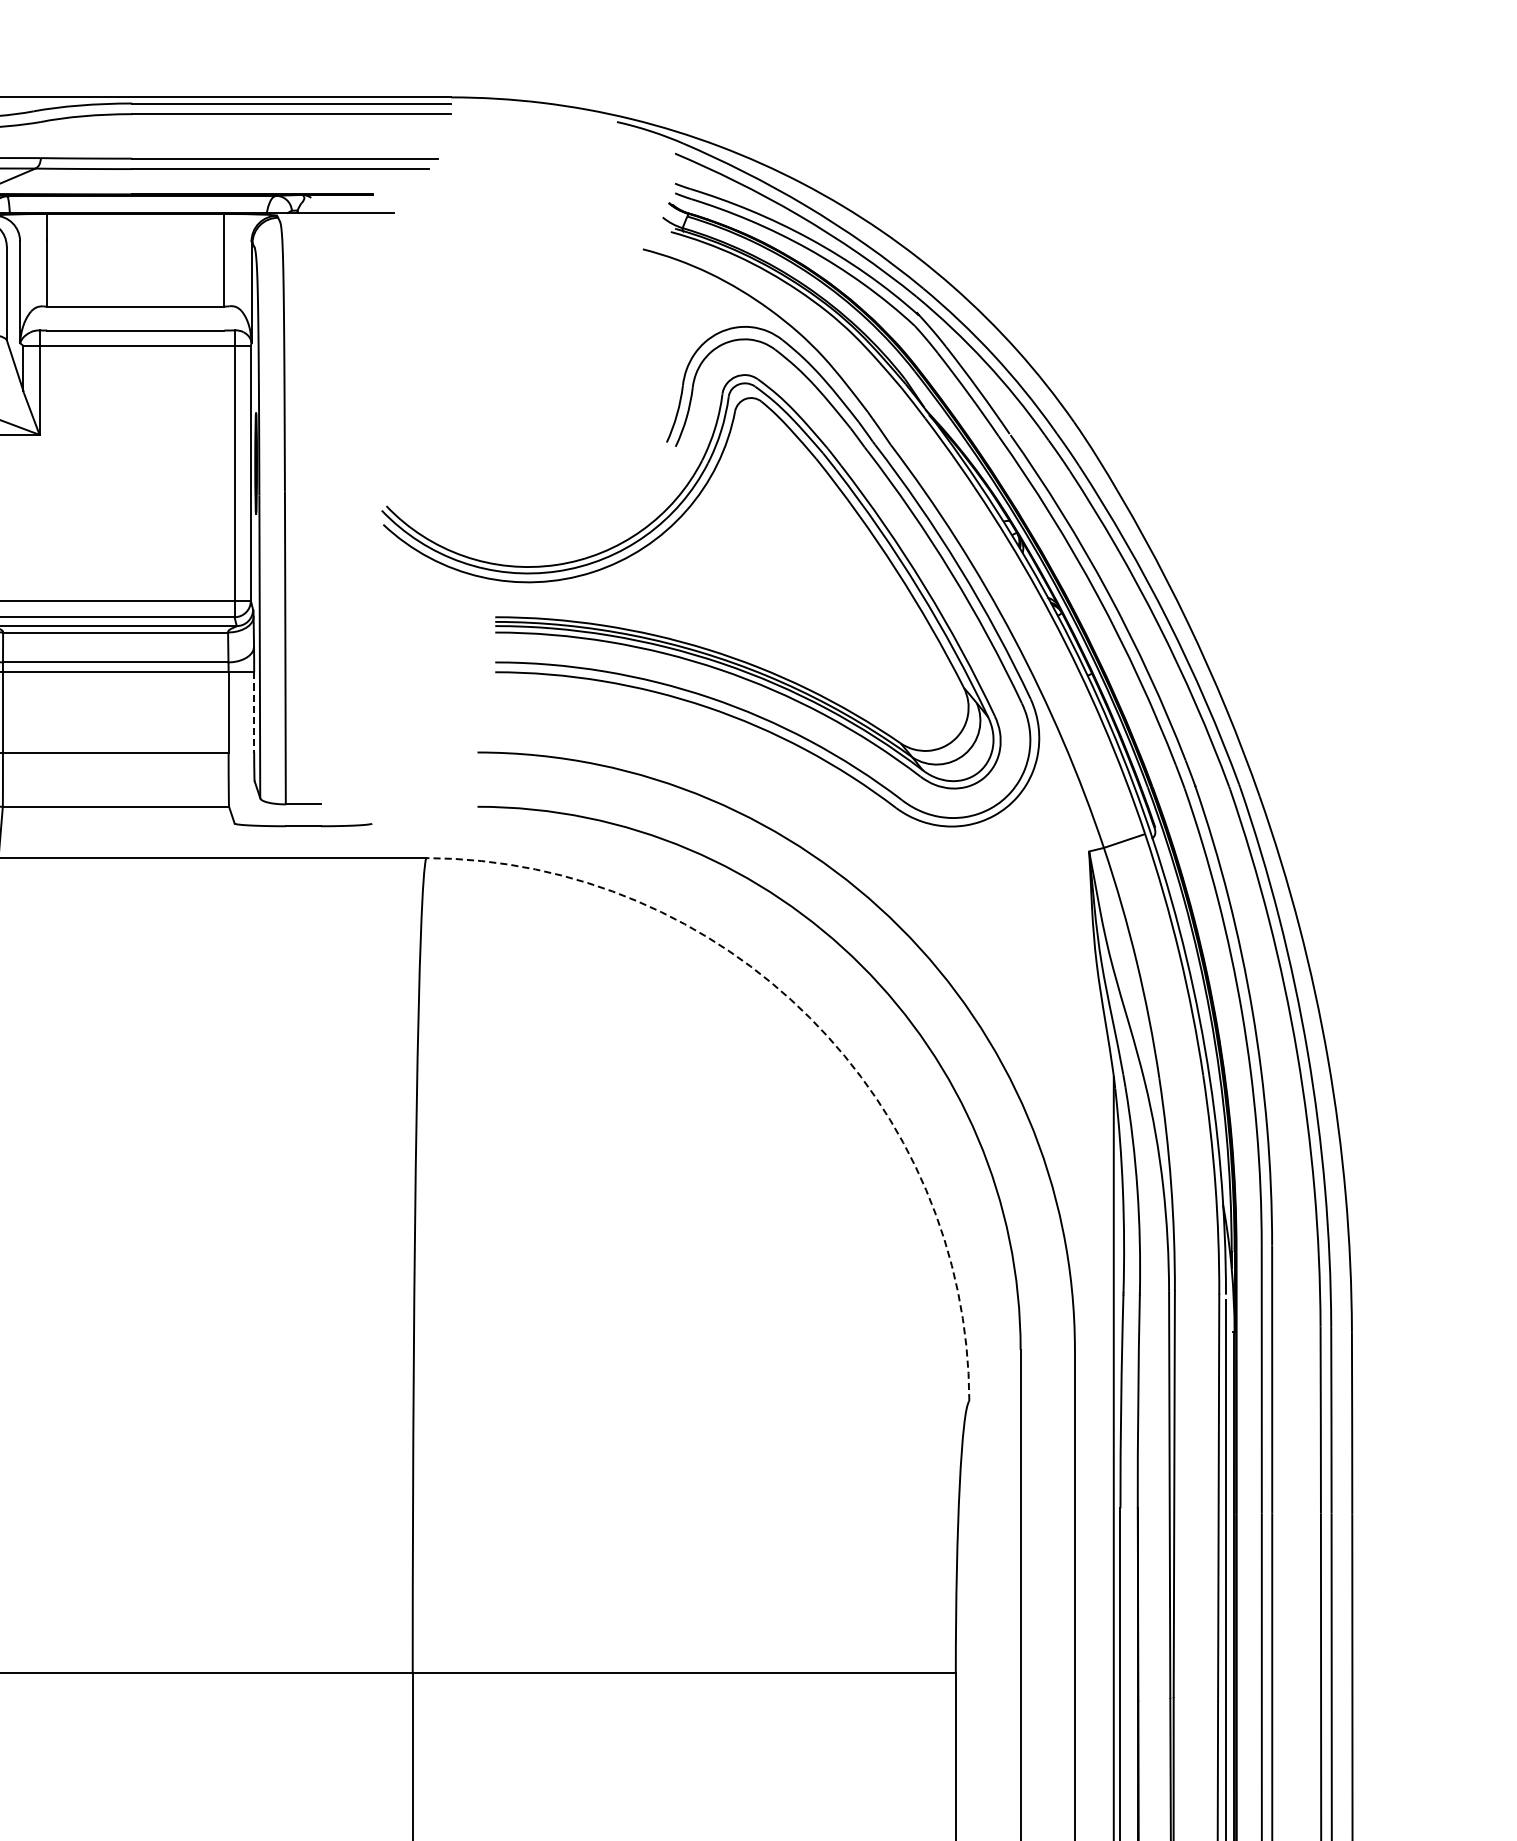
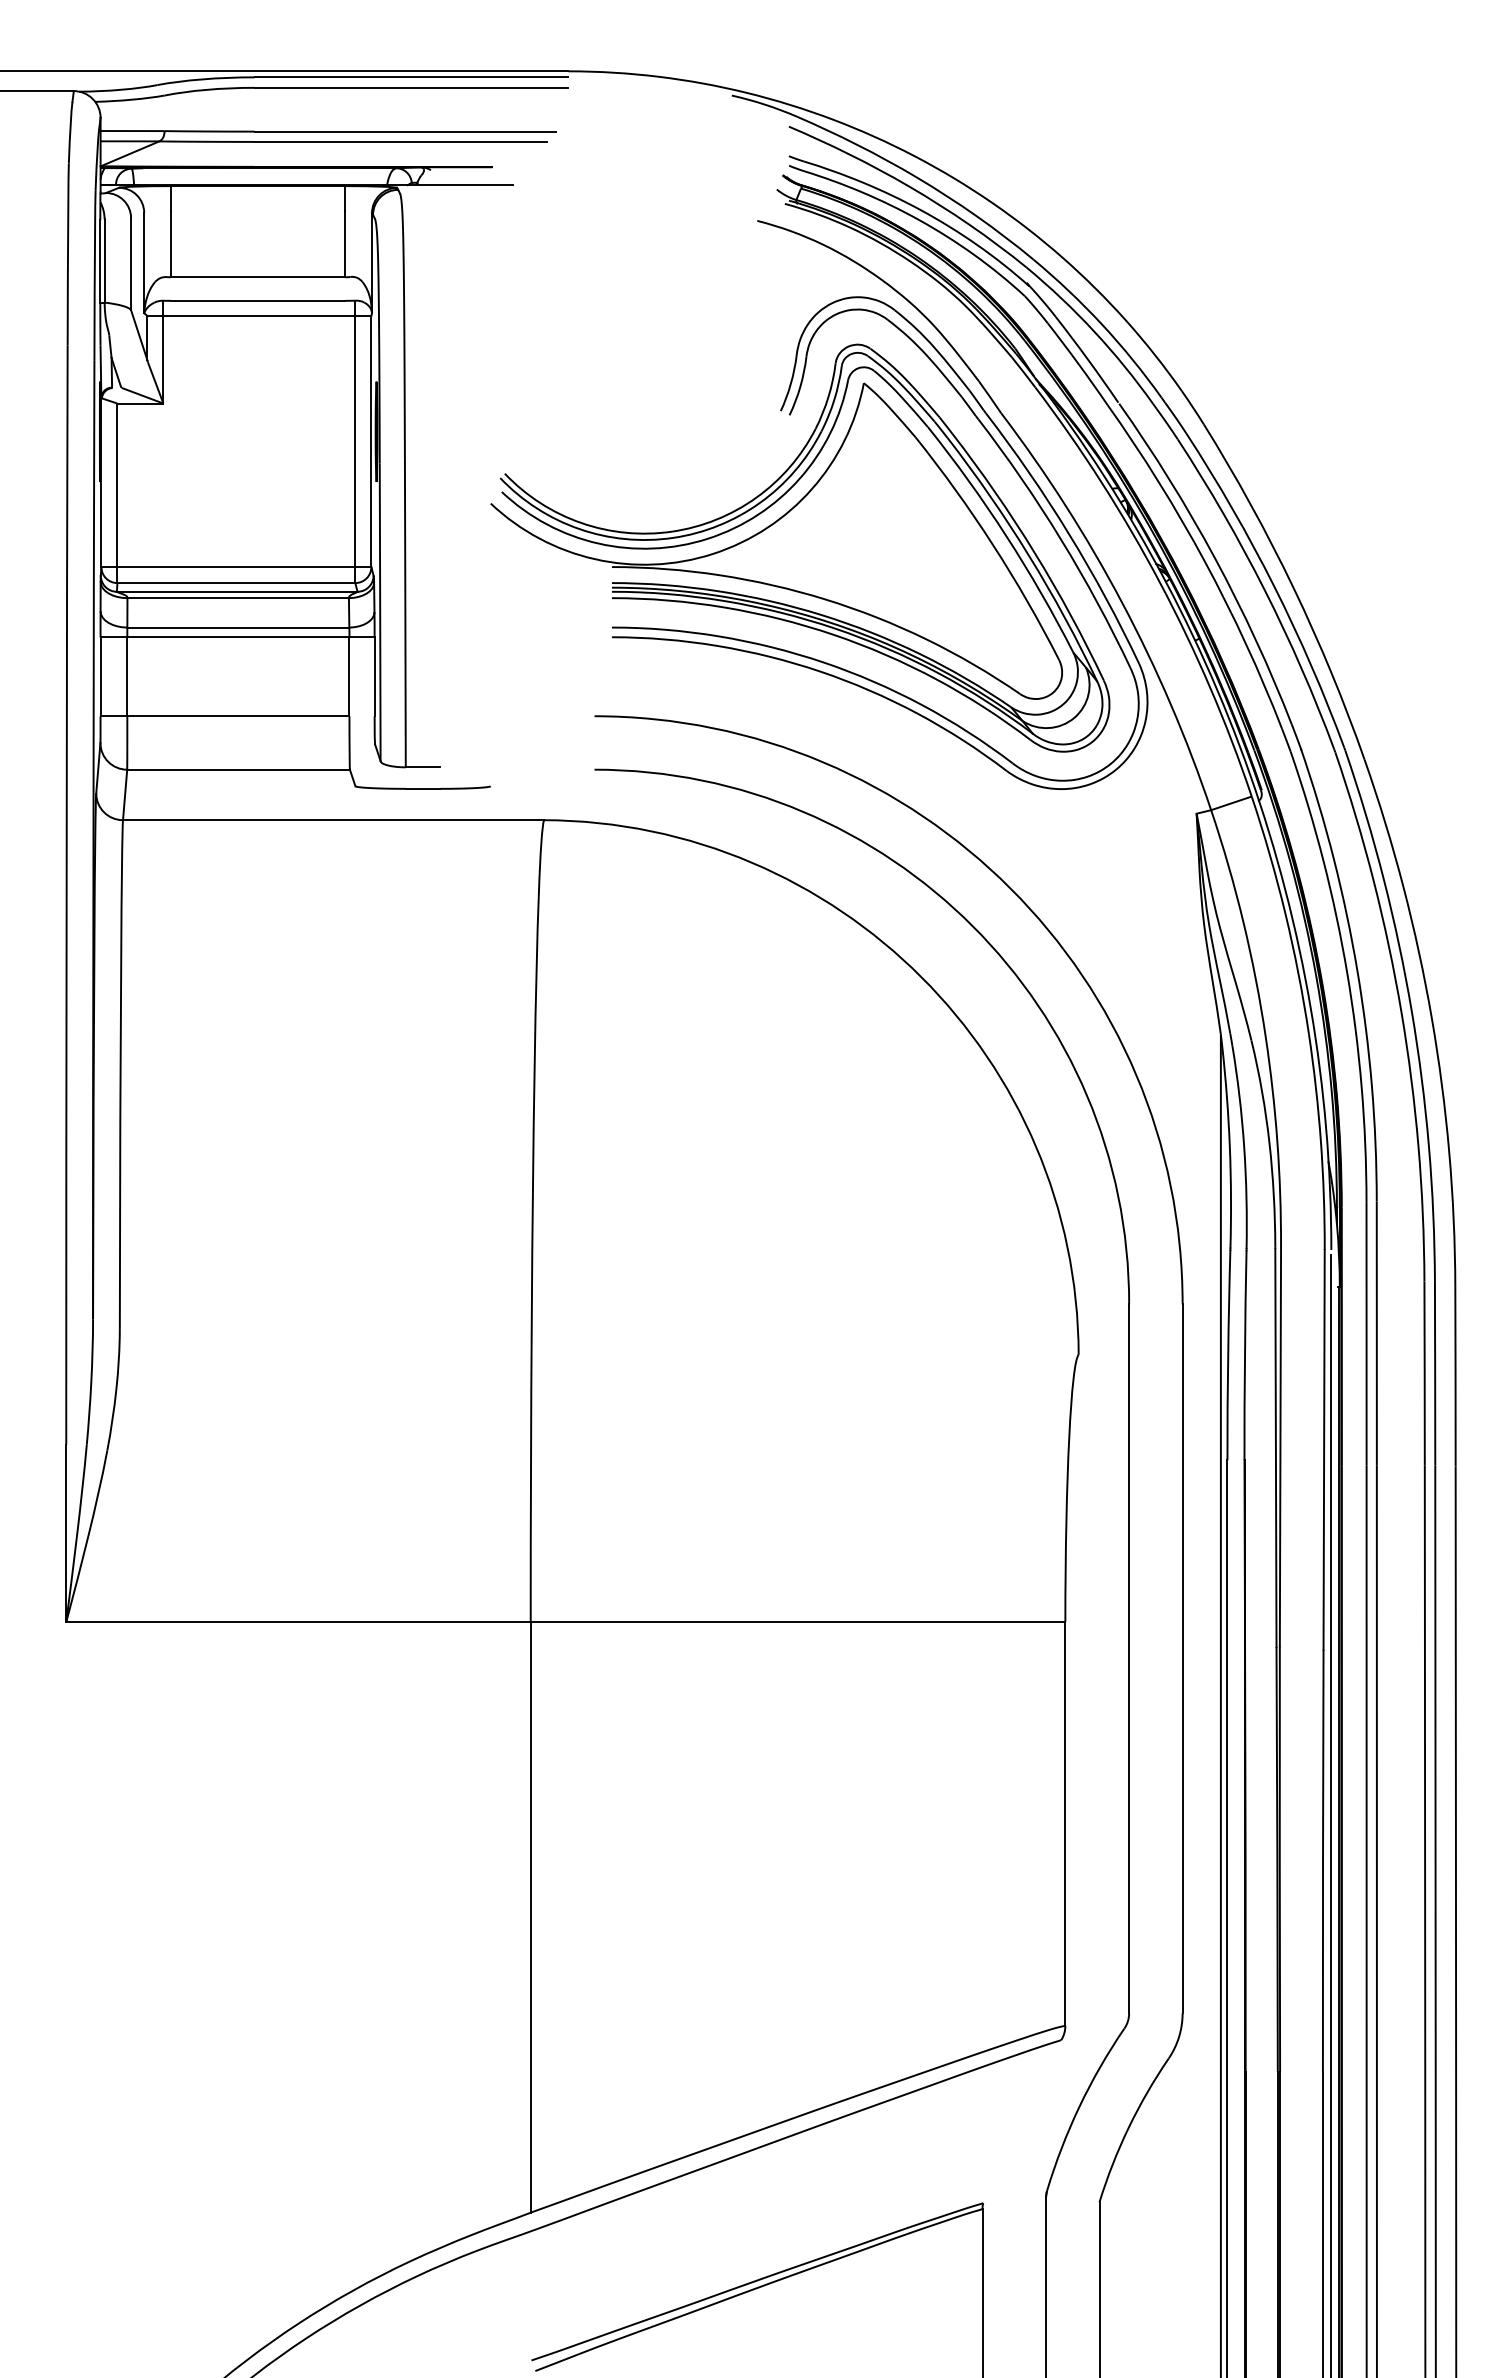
part: (662, 573) -> (776, 540), added
line: (254, 712) -> (374, 676), dashed -> solid
arc: (809, 1017) -> (921, 977), dashed -> solid

